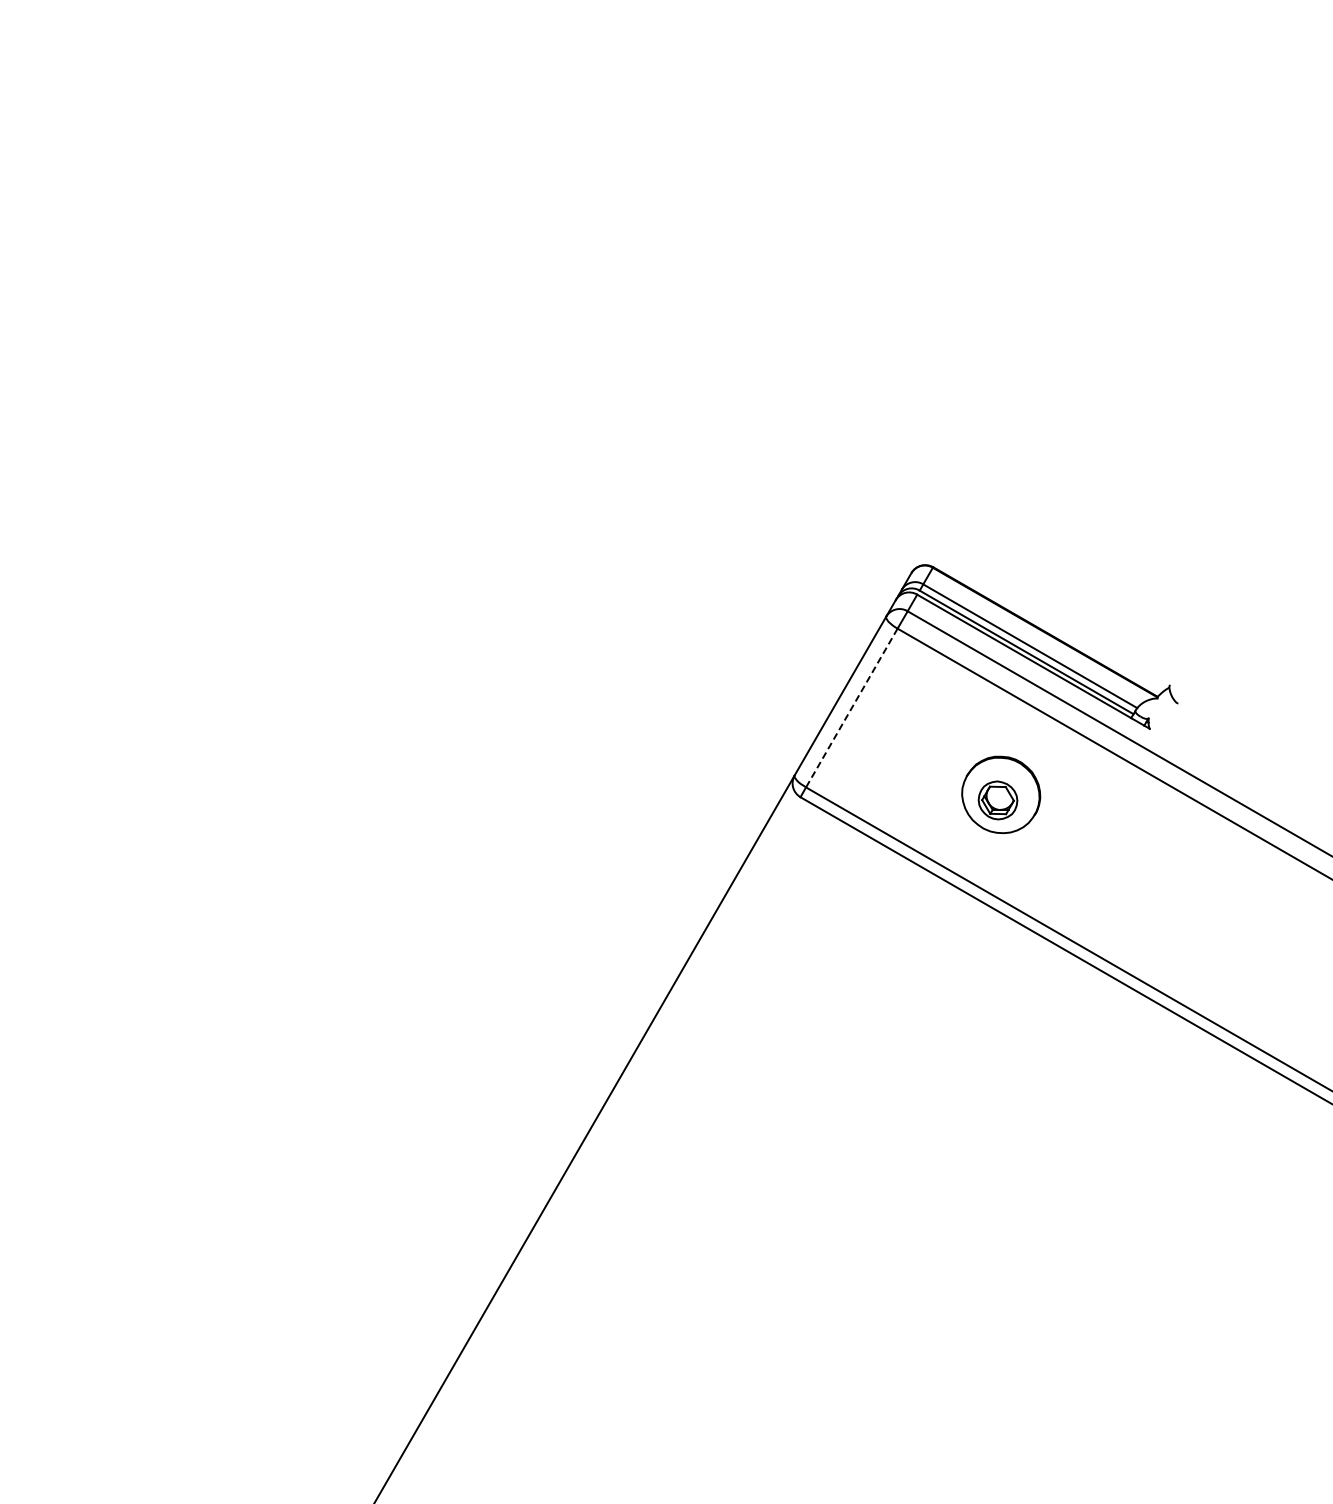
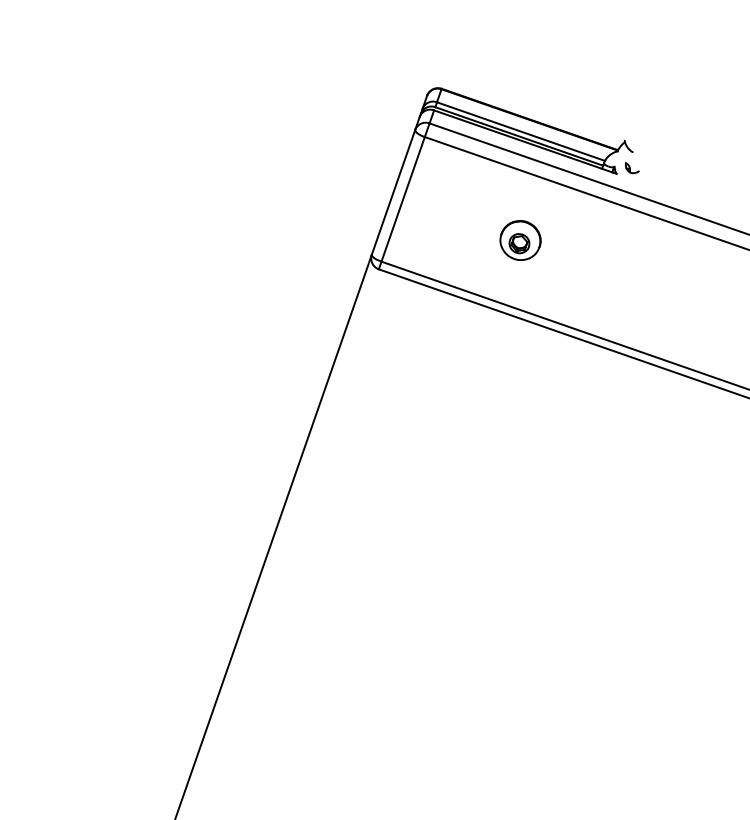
line: (851, 708) -> (402, 199), dashed -> solid
part: (1172, 724) -> (632, 167), added
part: (1001, 794) -> (520, 240), size x0.71

